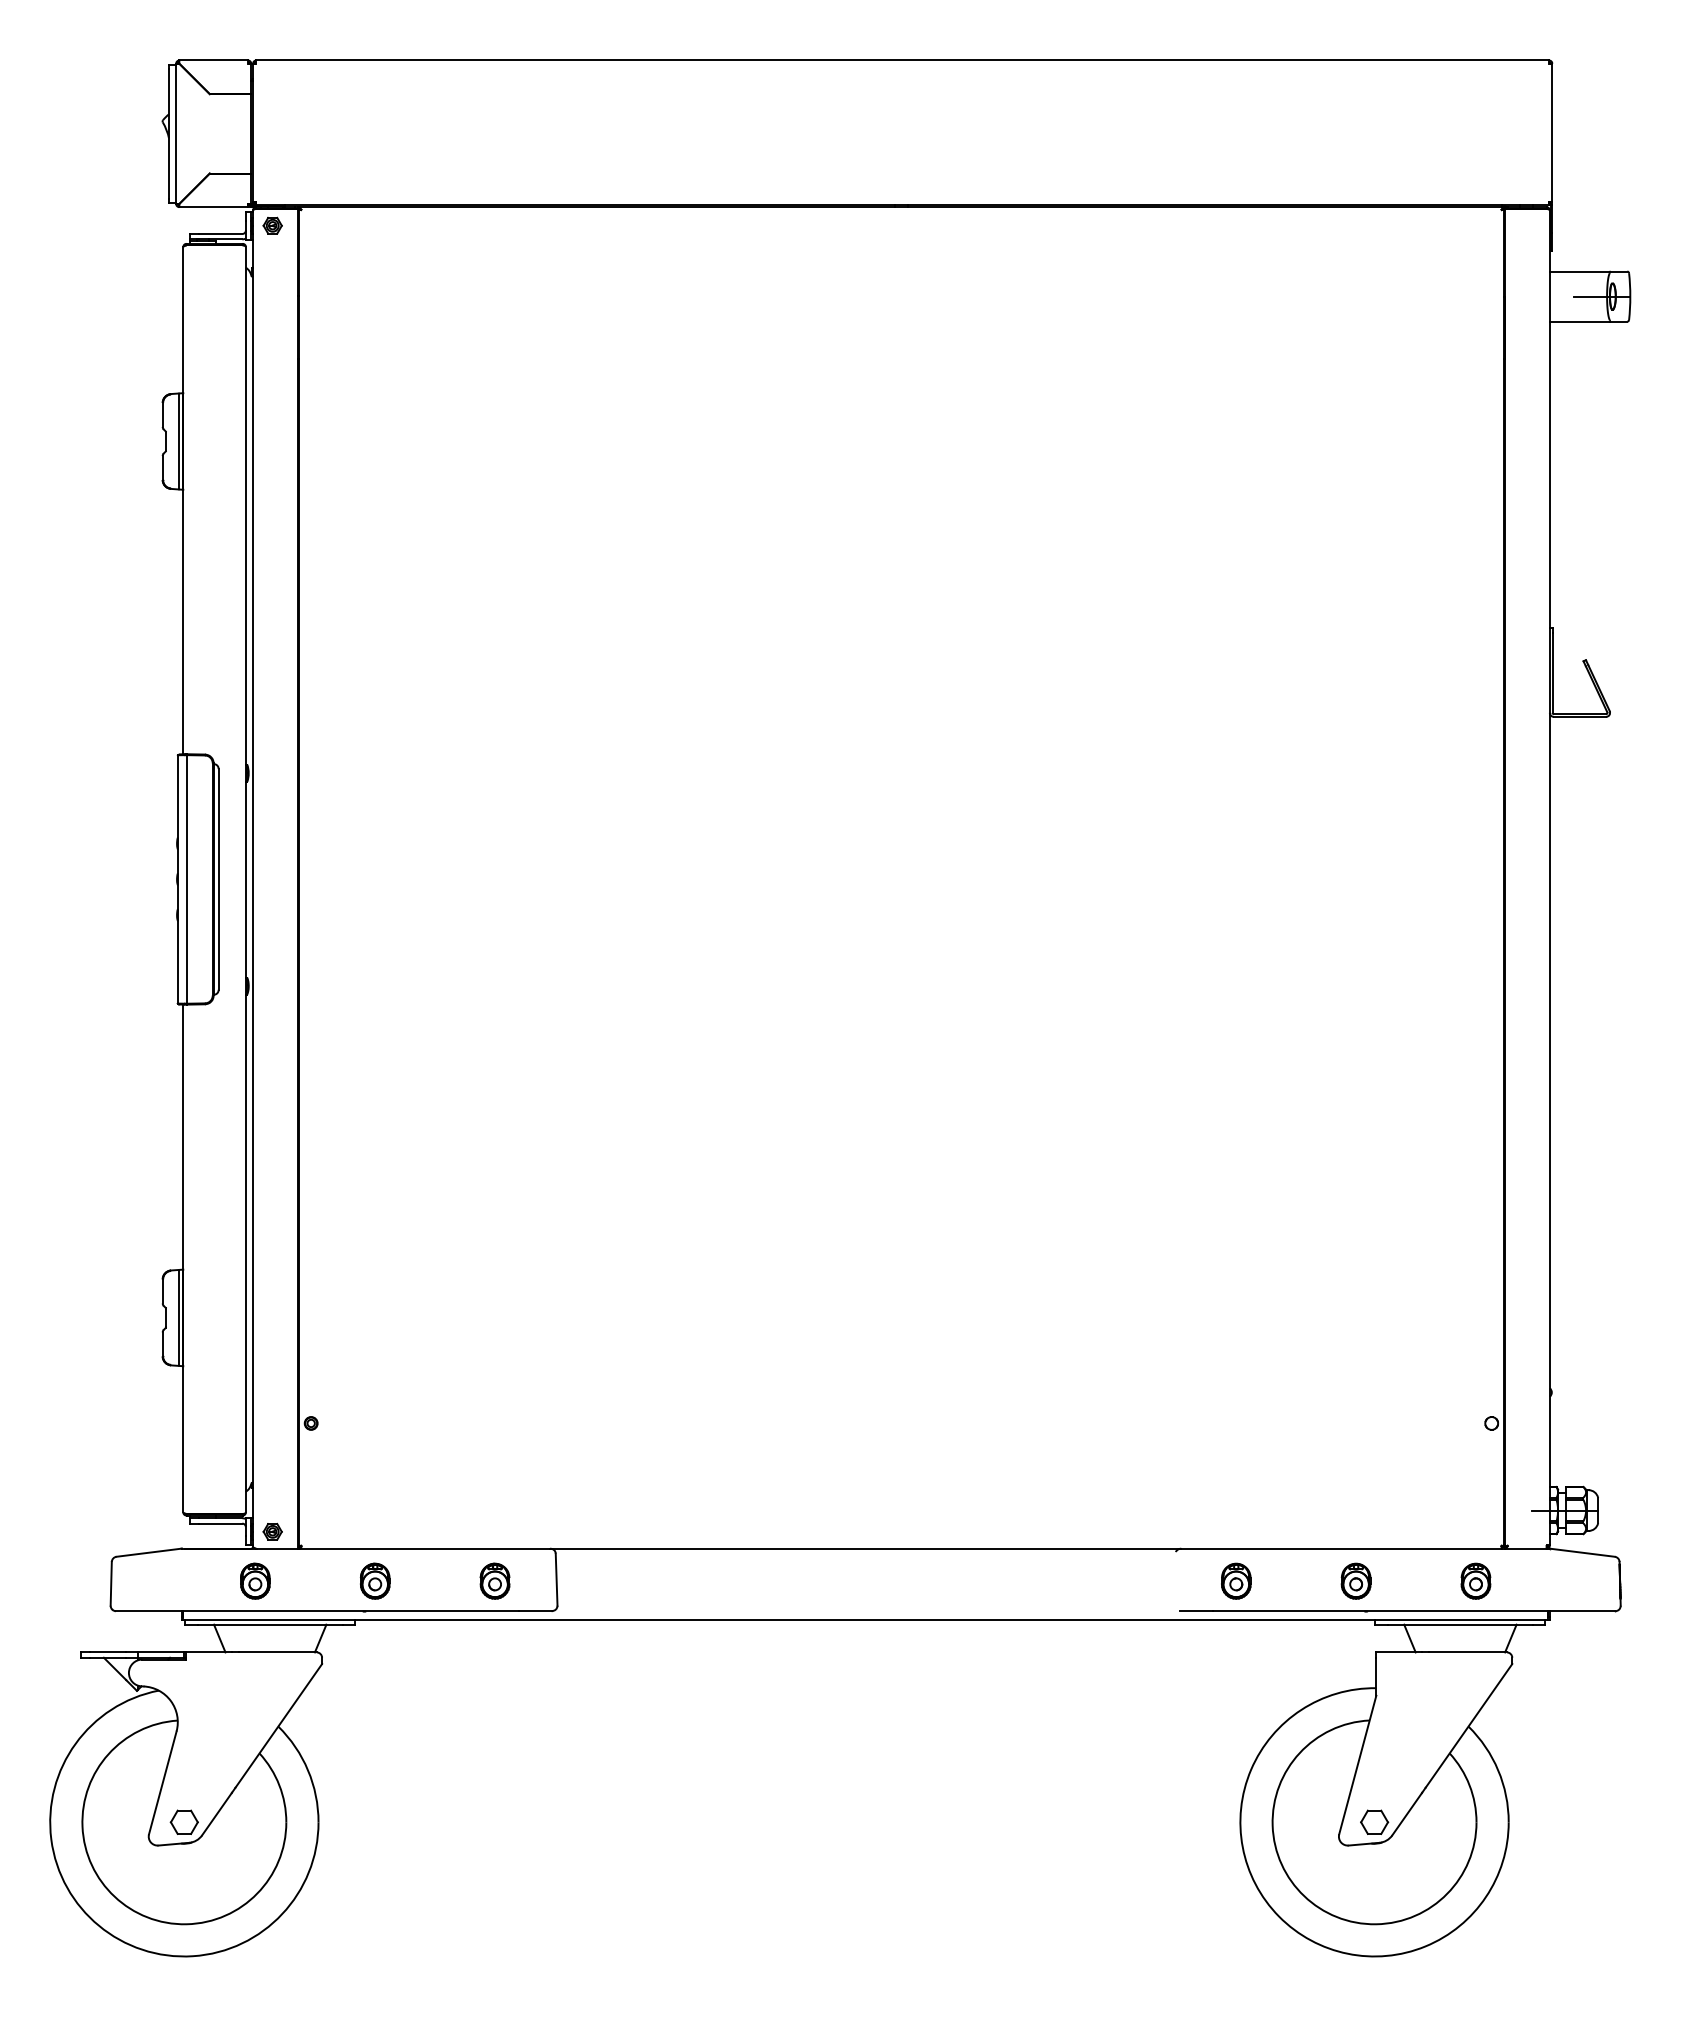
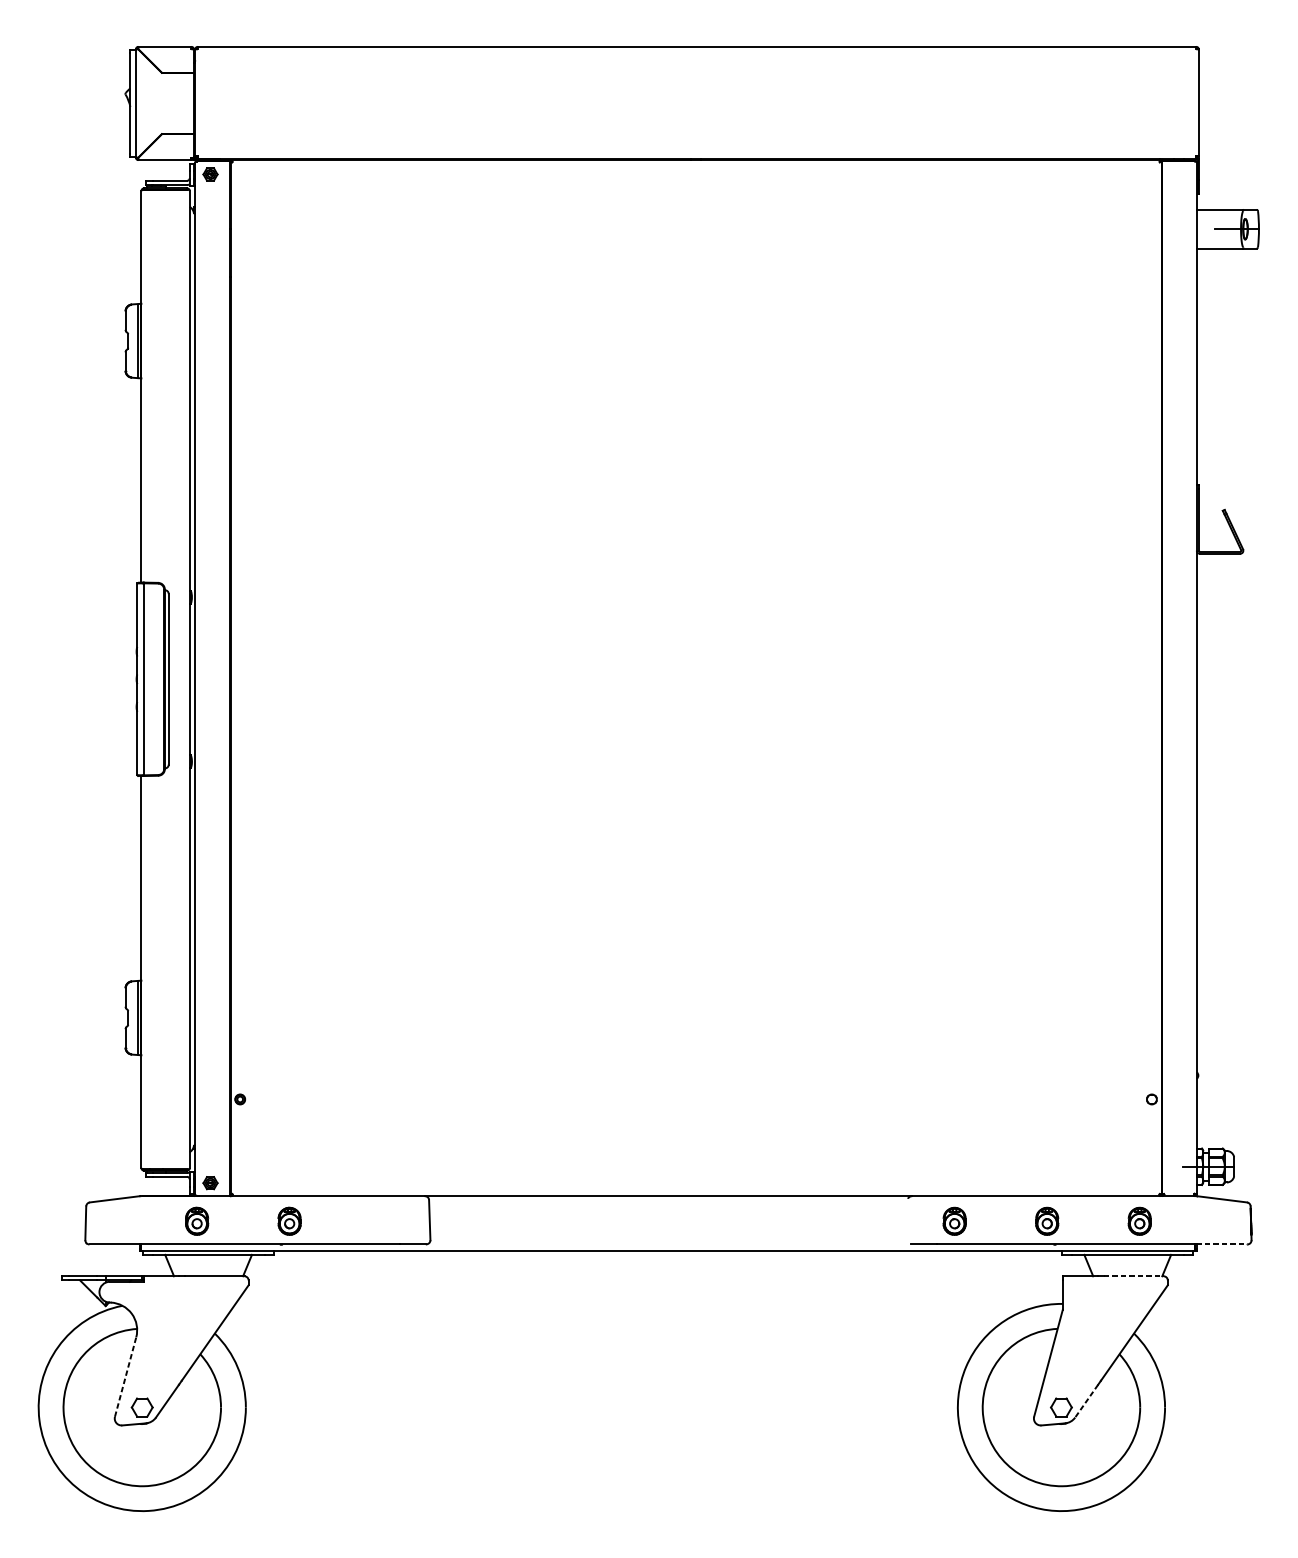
part: (494, 1580) -> (381, 1220), removed
line: (1582, 1611) -> (1222, 1244), solid -> dashed
line: (1468, 1652) -> (1134, 1276), solid -> dashed
line: (162, 1782) -> (125, 1376), solid -> dashed
line: (1407, 1814) -> (1086, 1401), solid -> dashed

